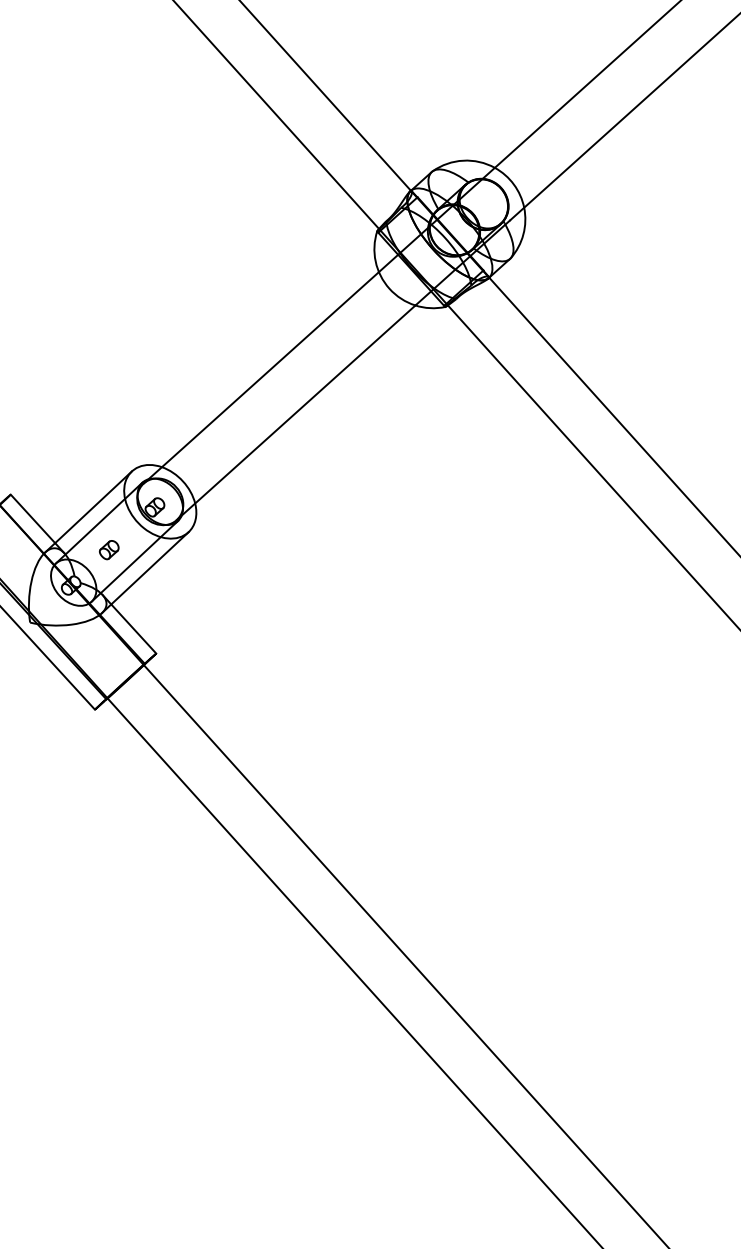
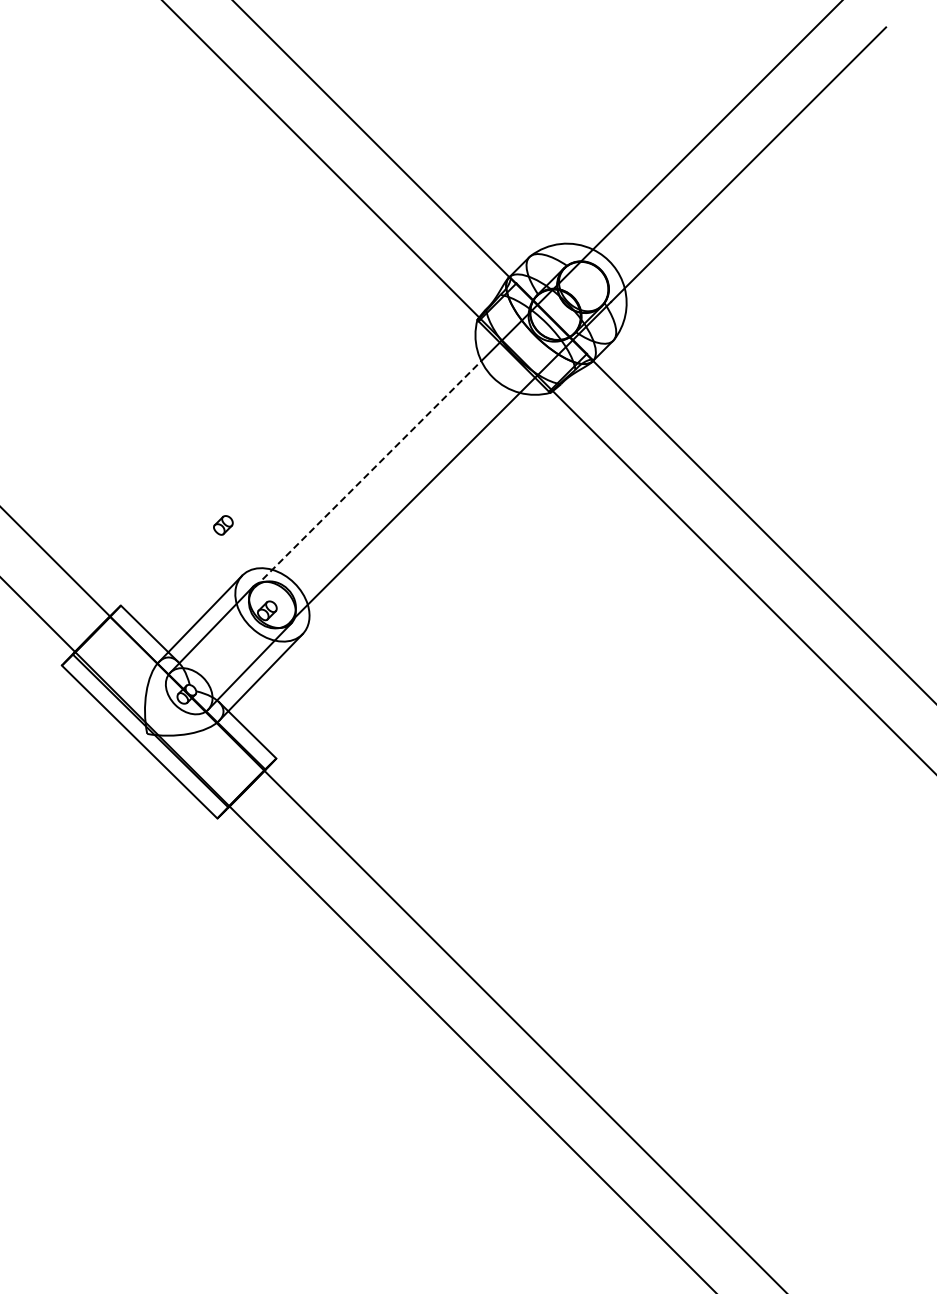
line: (261, 377) -> (368, 473), solid -> dashed
part: (109, 550) -> (223, 525), moved

